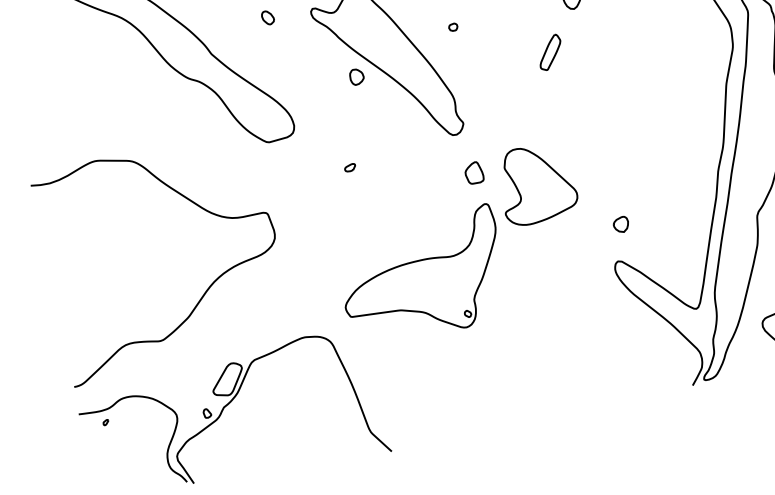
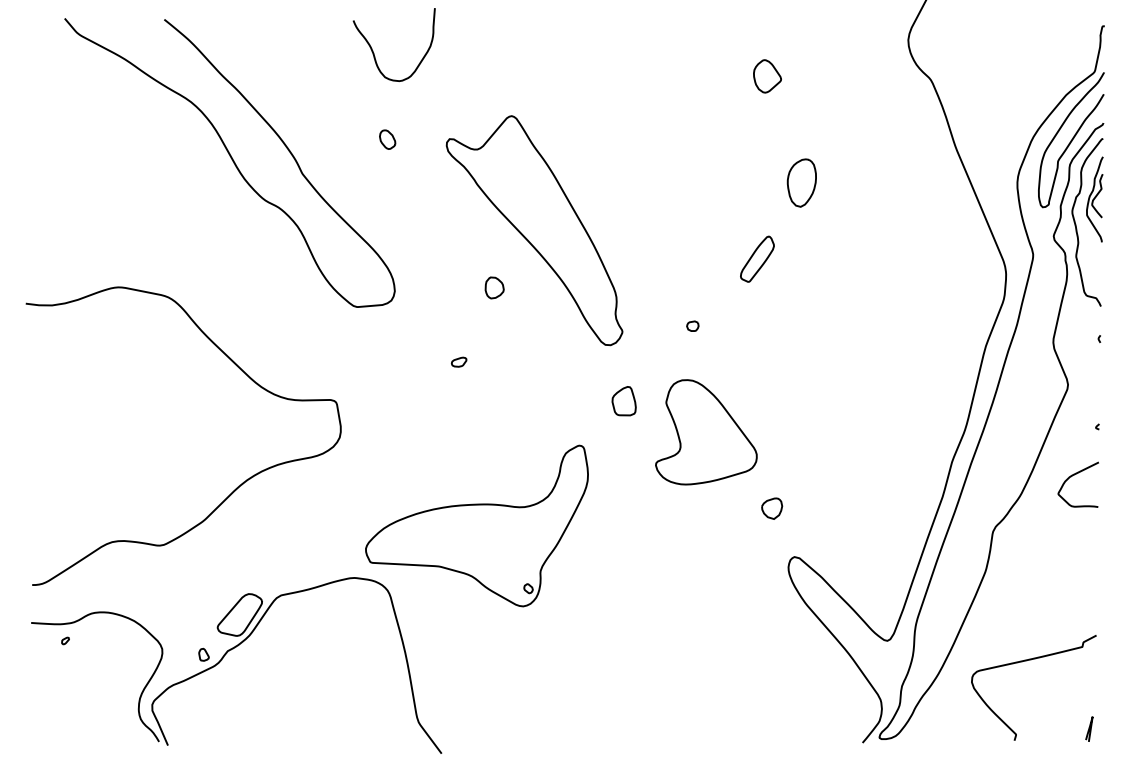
part: (452, 26) -> (692, 325), moved
part: (356, 76) -> (494, 287), moved
part: (621, 224) -> (772, 508), moved
part: (421, 275) -> (476, 525), moved

